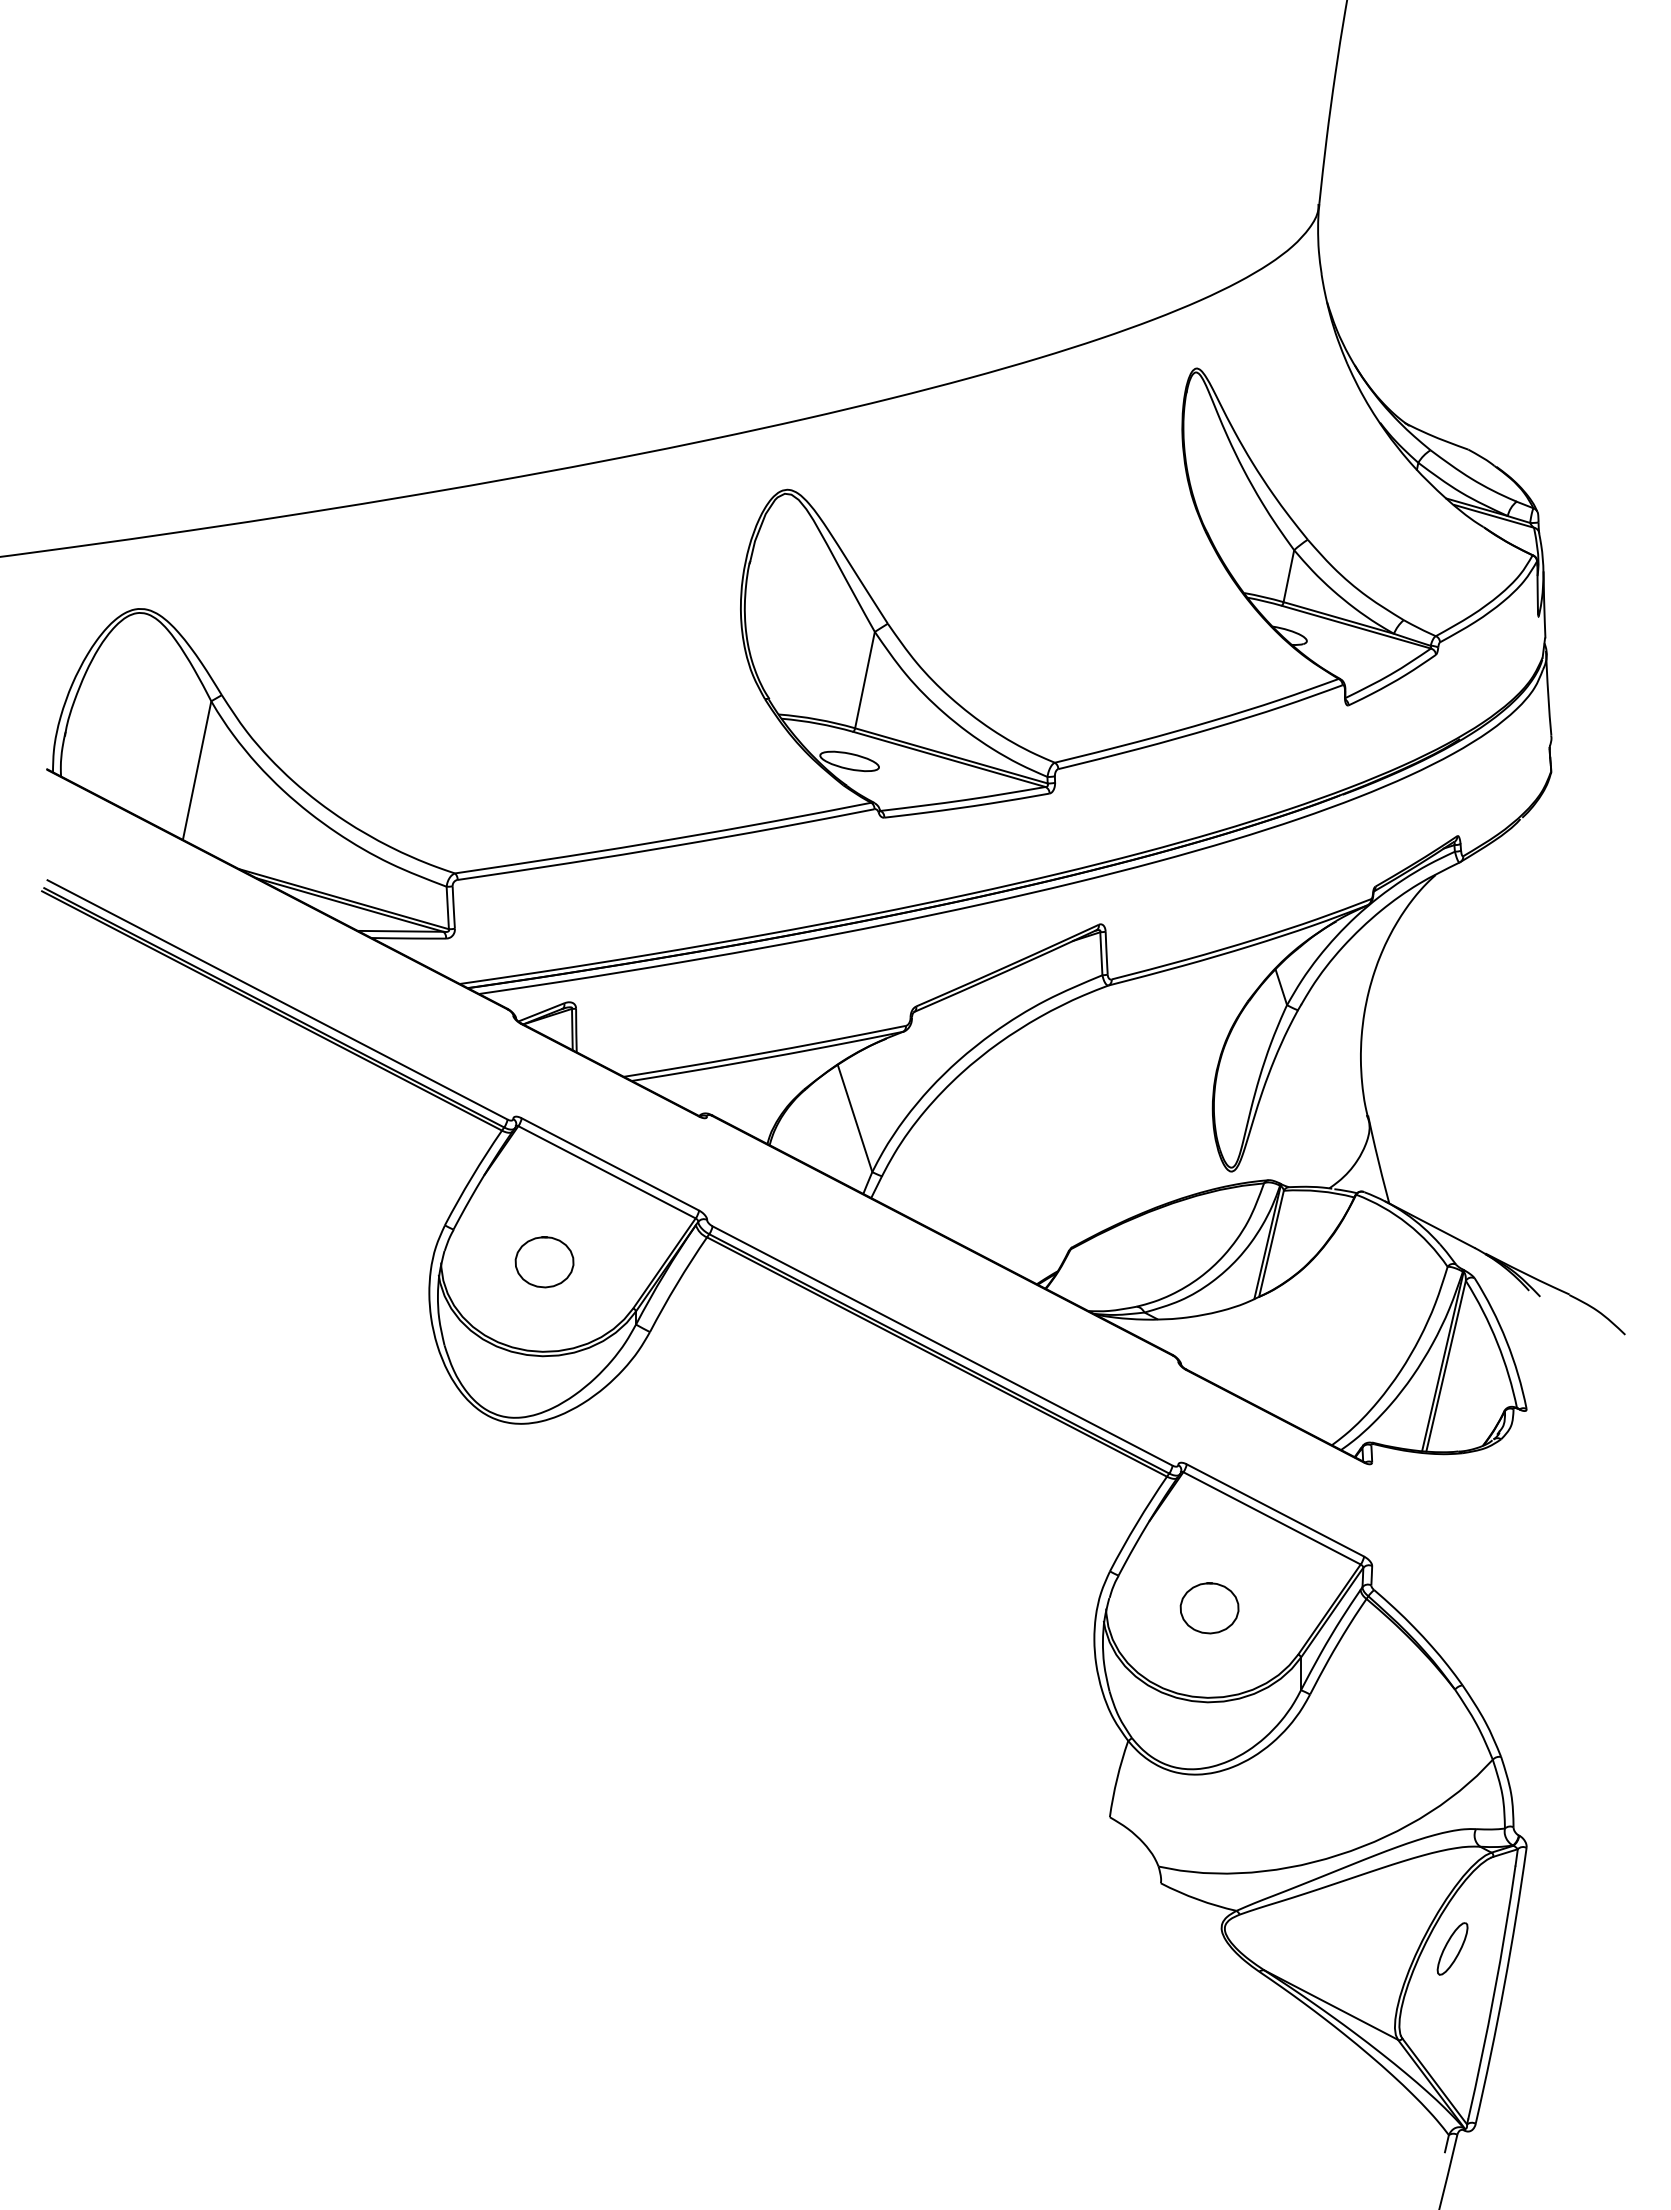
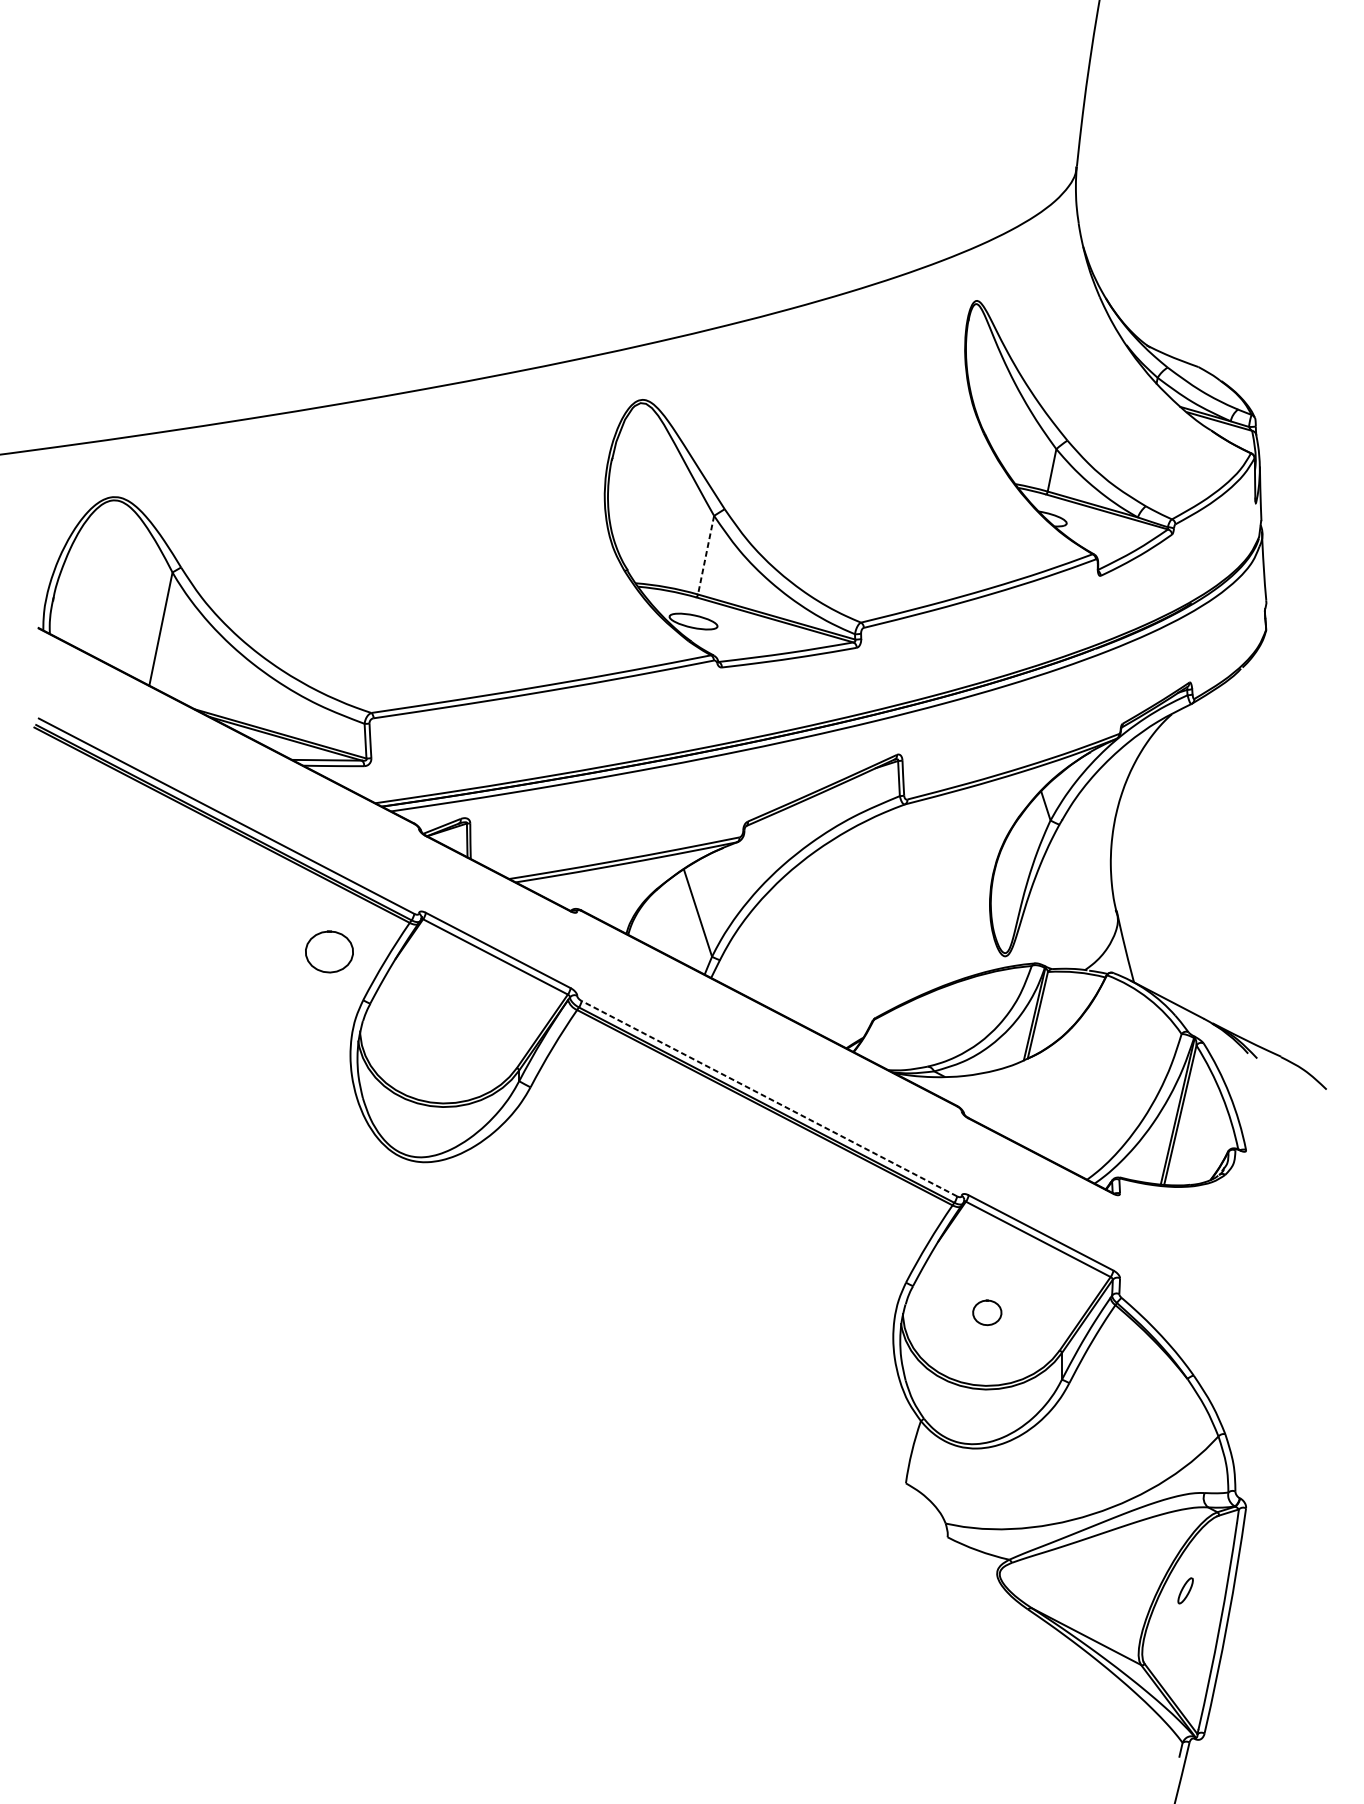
line: (864, 680) -> (705, 555), solid -> dashed
part: (544, 1262) -> (329, 952), moved
line: (942, 1345) -> (769, 1098), solid -> dashed
part: (1209, 1608) -> (987, 1312), size x0.6
part: (1452, 1948) -> (1185, 1590), size x0.6

